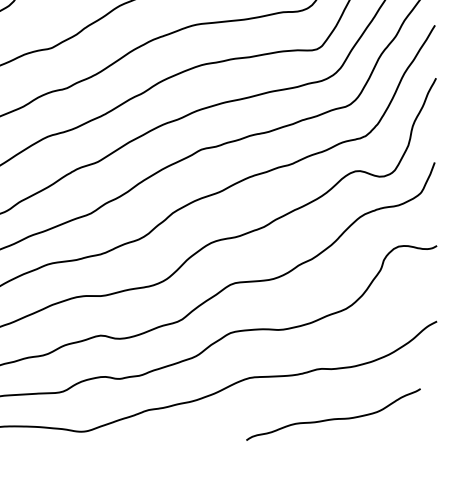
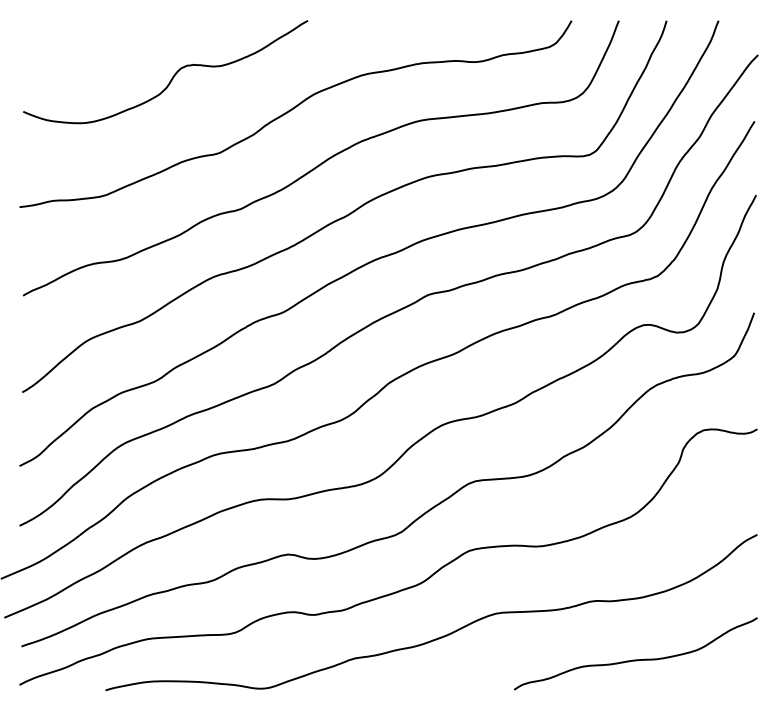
curve: (333, 418) -> (635, 659), moved

